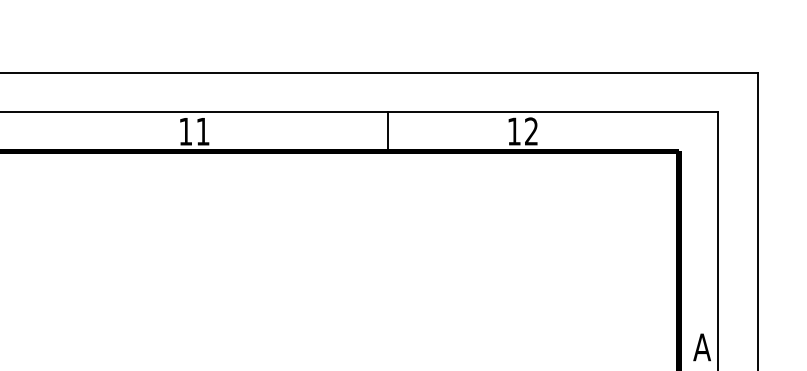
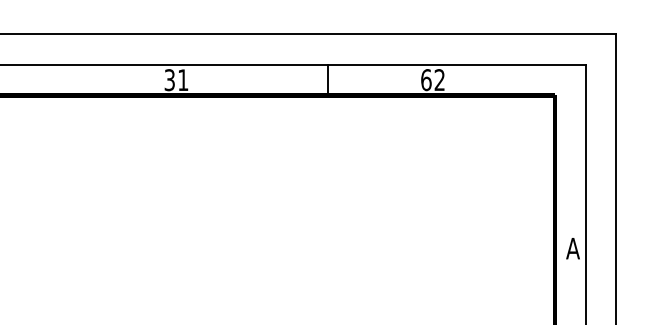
text: (185, 132) -> (169, 80), 11 -> 31
text: (514, 132) -> (426, 80), 12 -> 62

